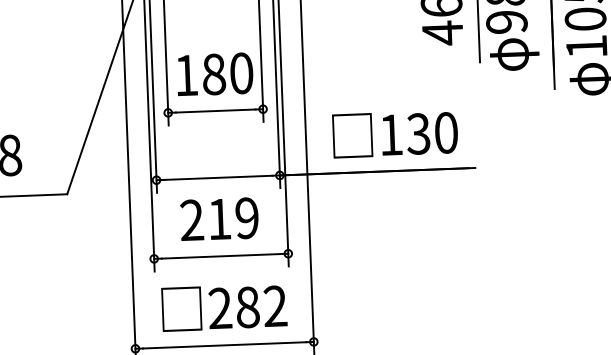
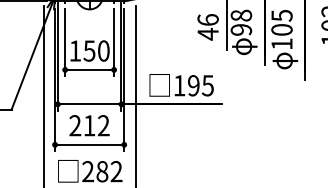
text: (213, 73) -> (89, 50), 180 -> 150
text: (431, 133) -> (200, 85), 130 -> 195
text: (246, 217) -> (103, 125), 219 -> 212

